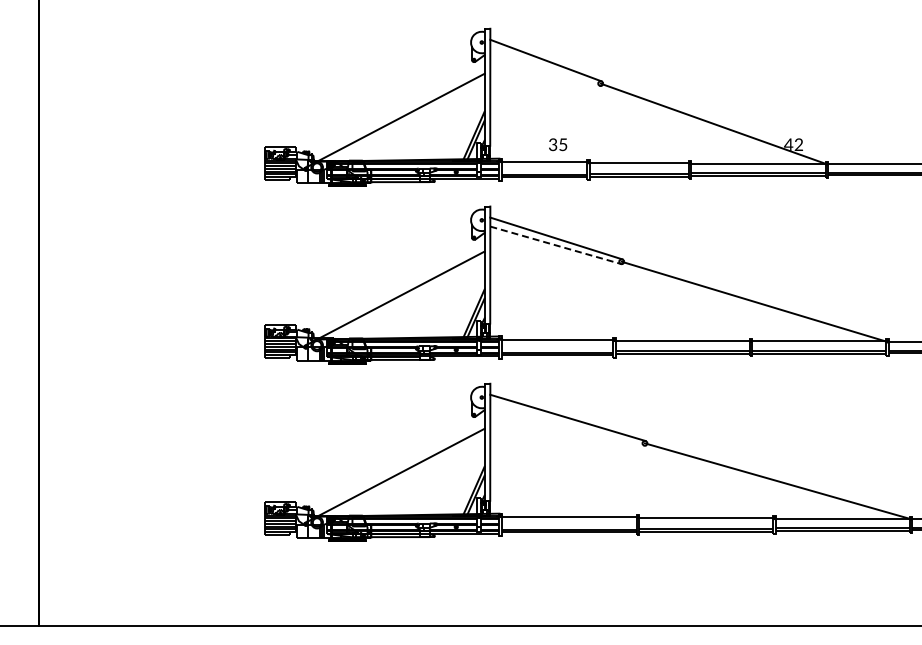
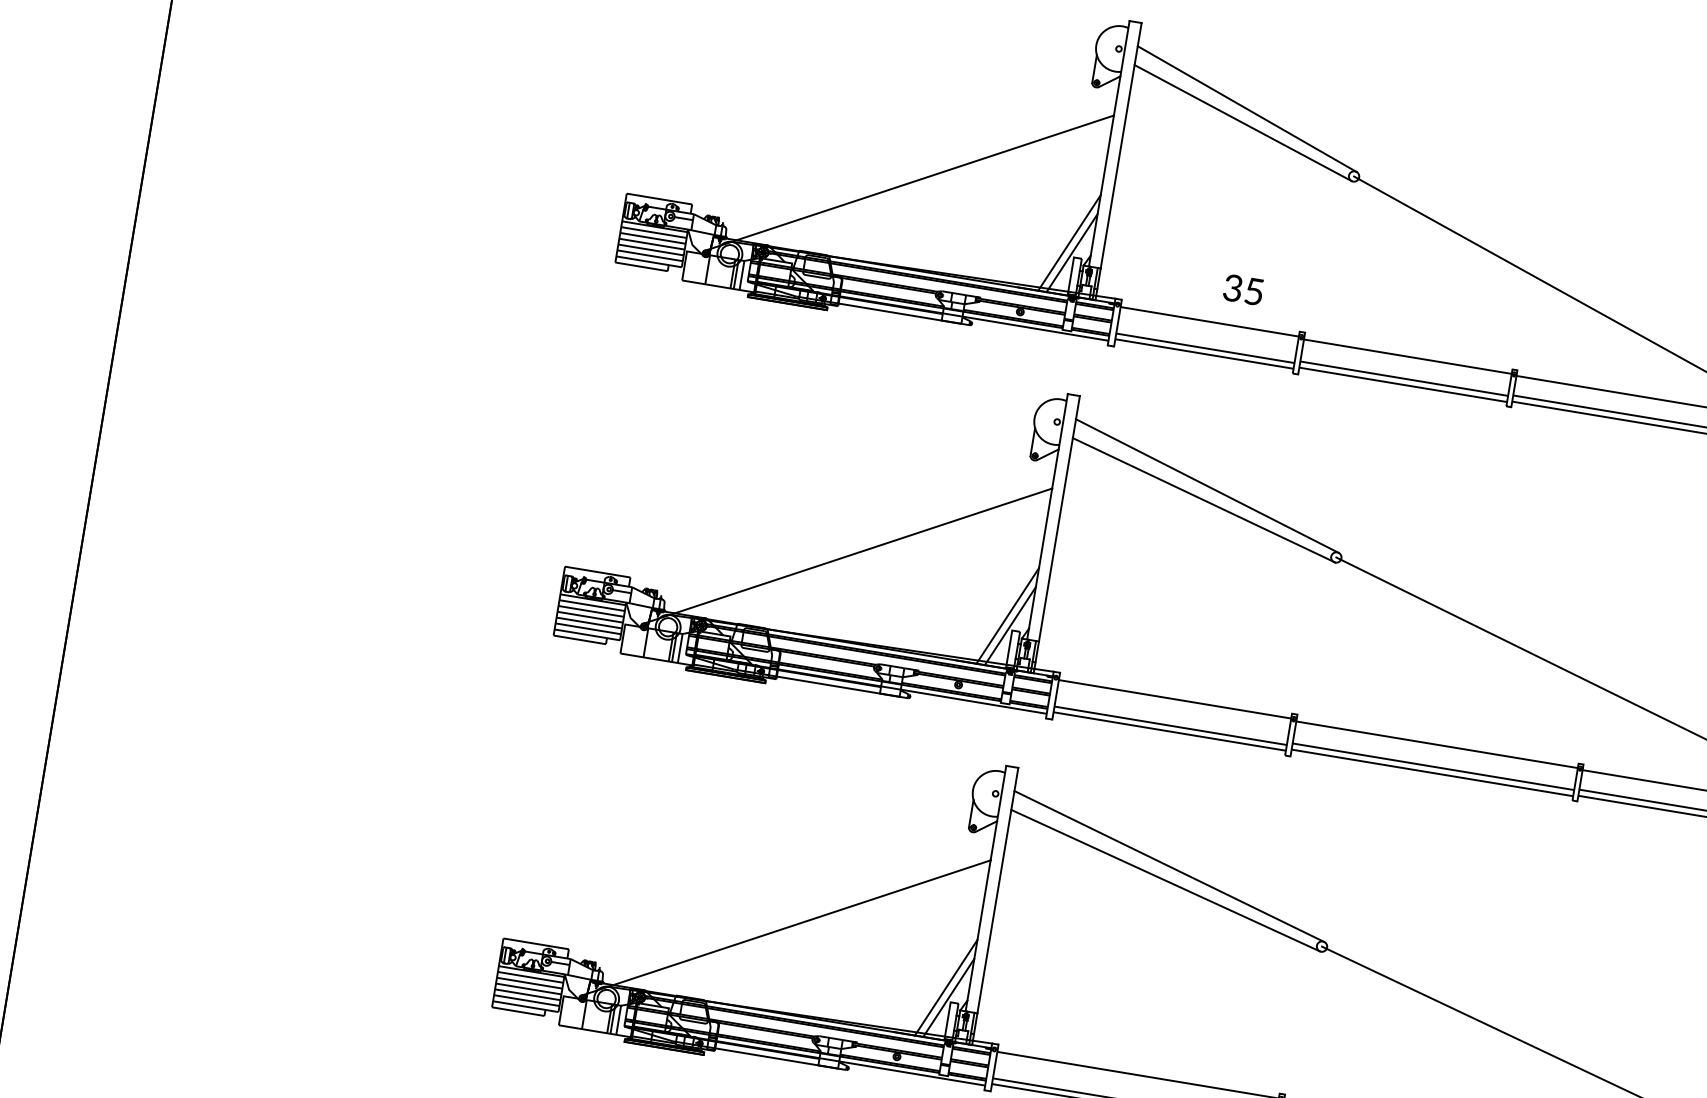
line: (544, 66) -> (1242, 121), added
line: (556, 245) -> (1205, 500), dashed -> solid
line: (567, 424) -> (1166, 880), added

